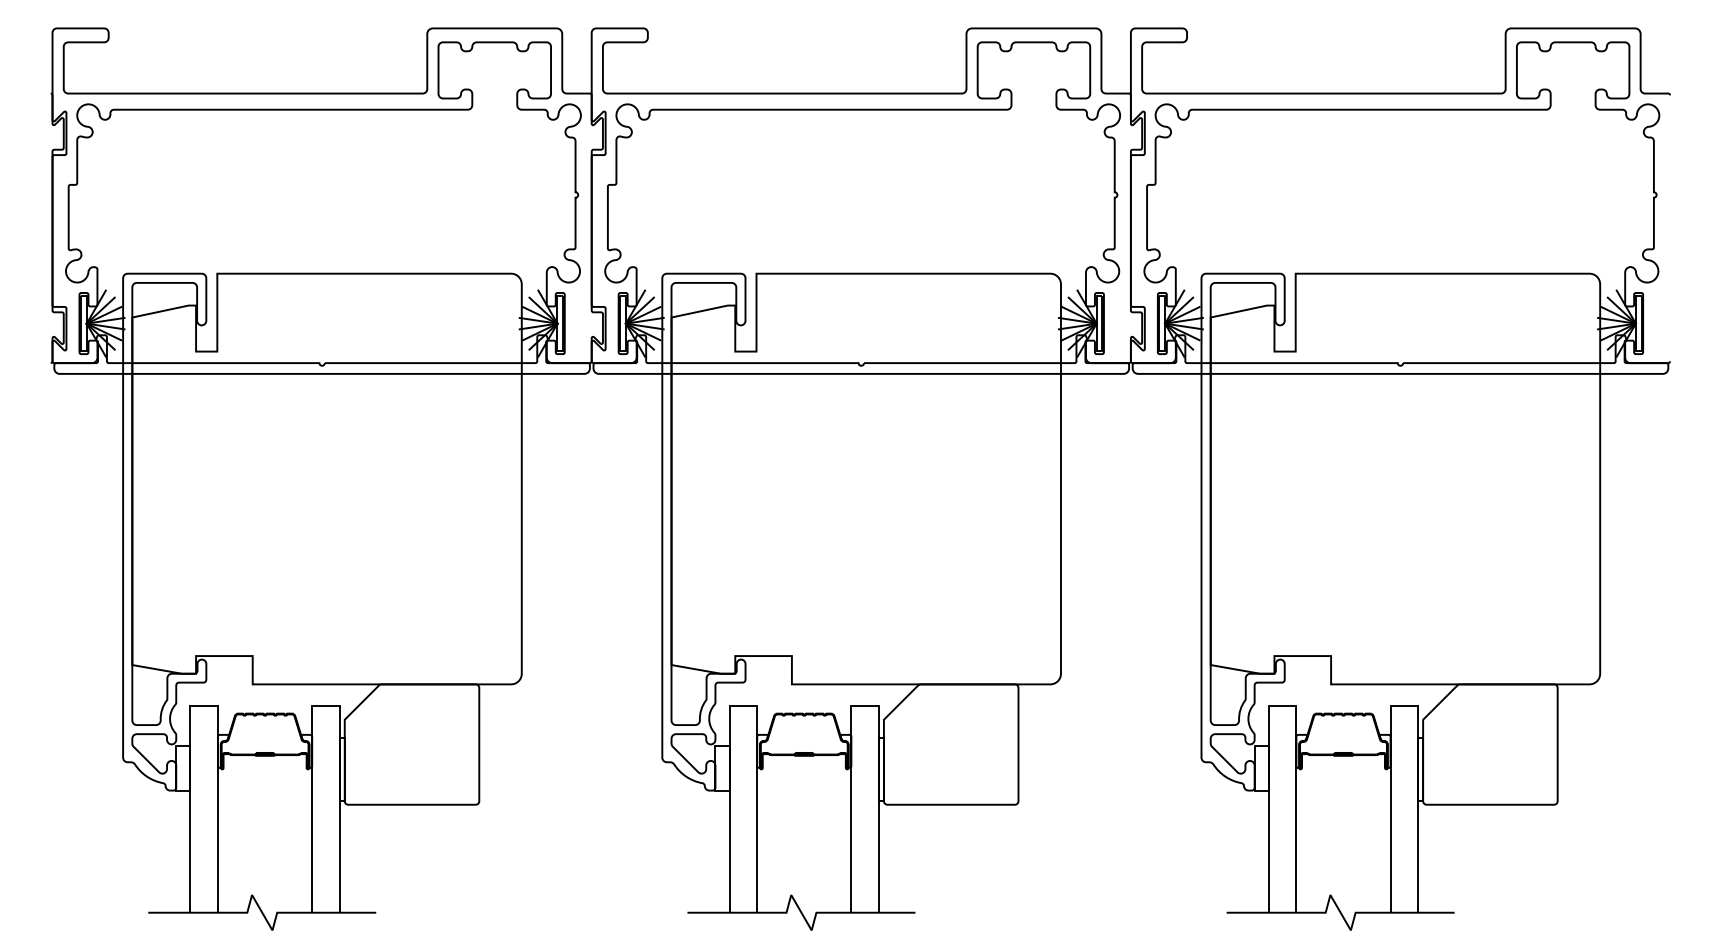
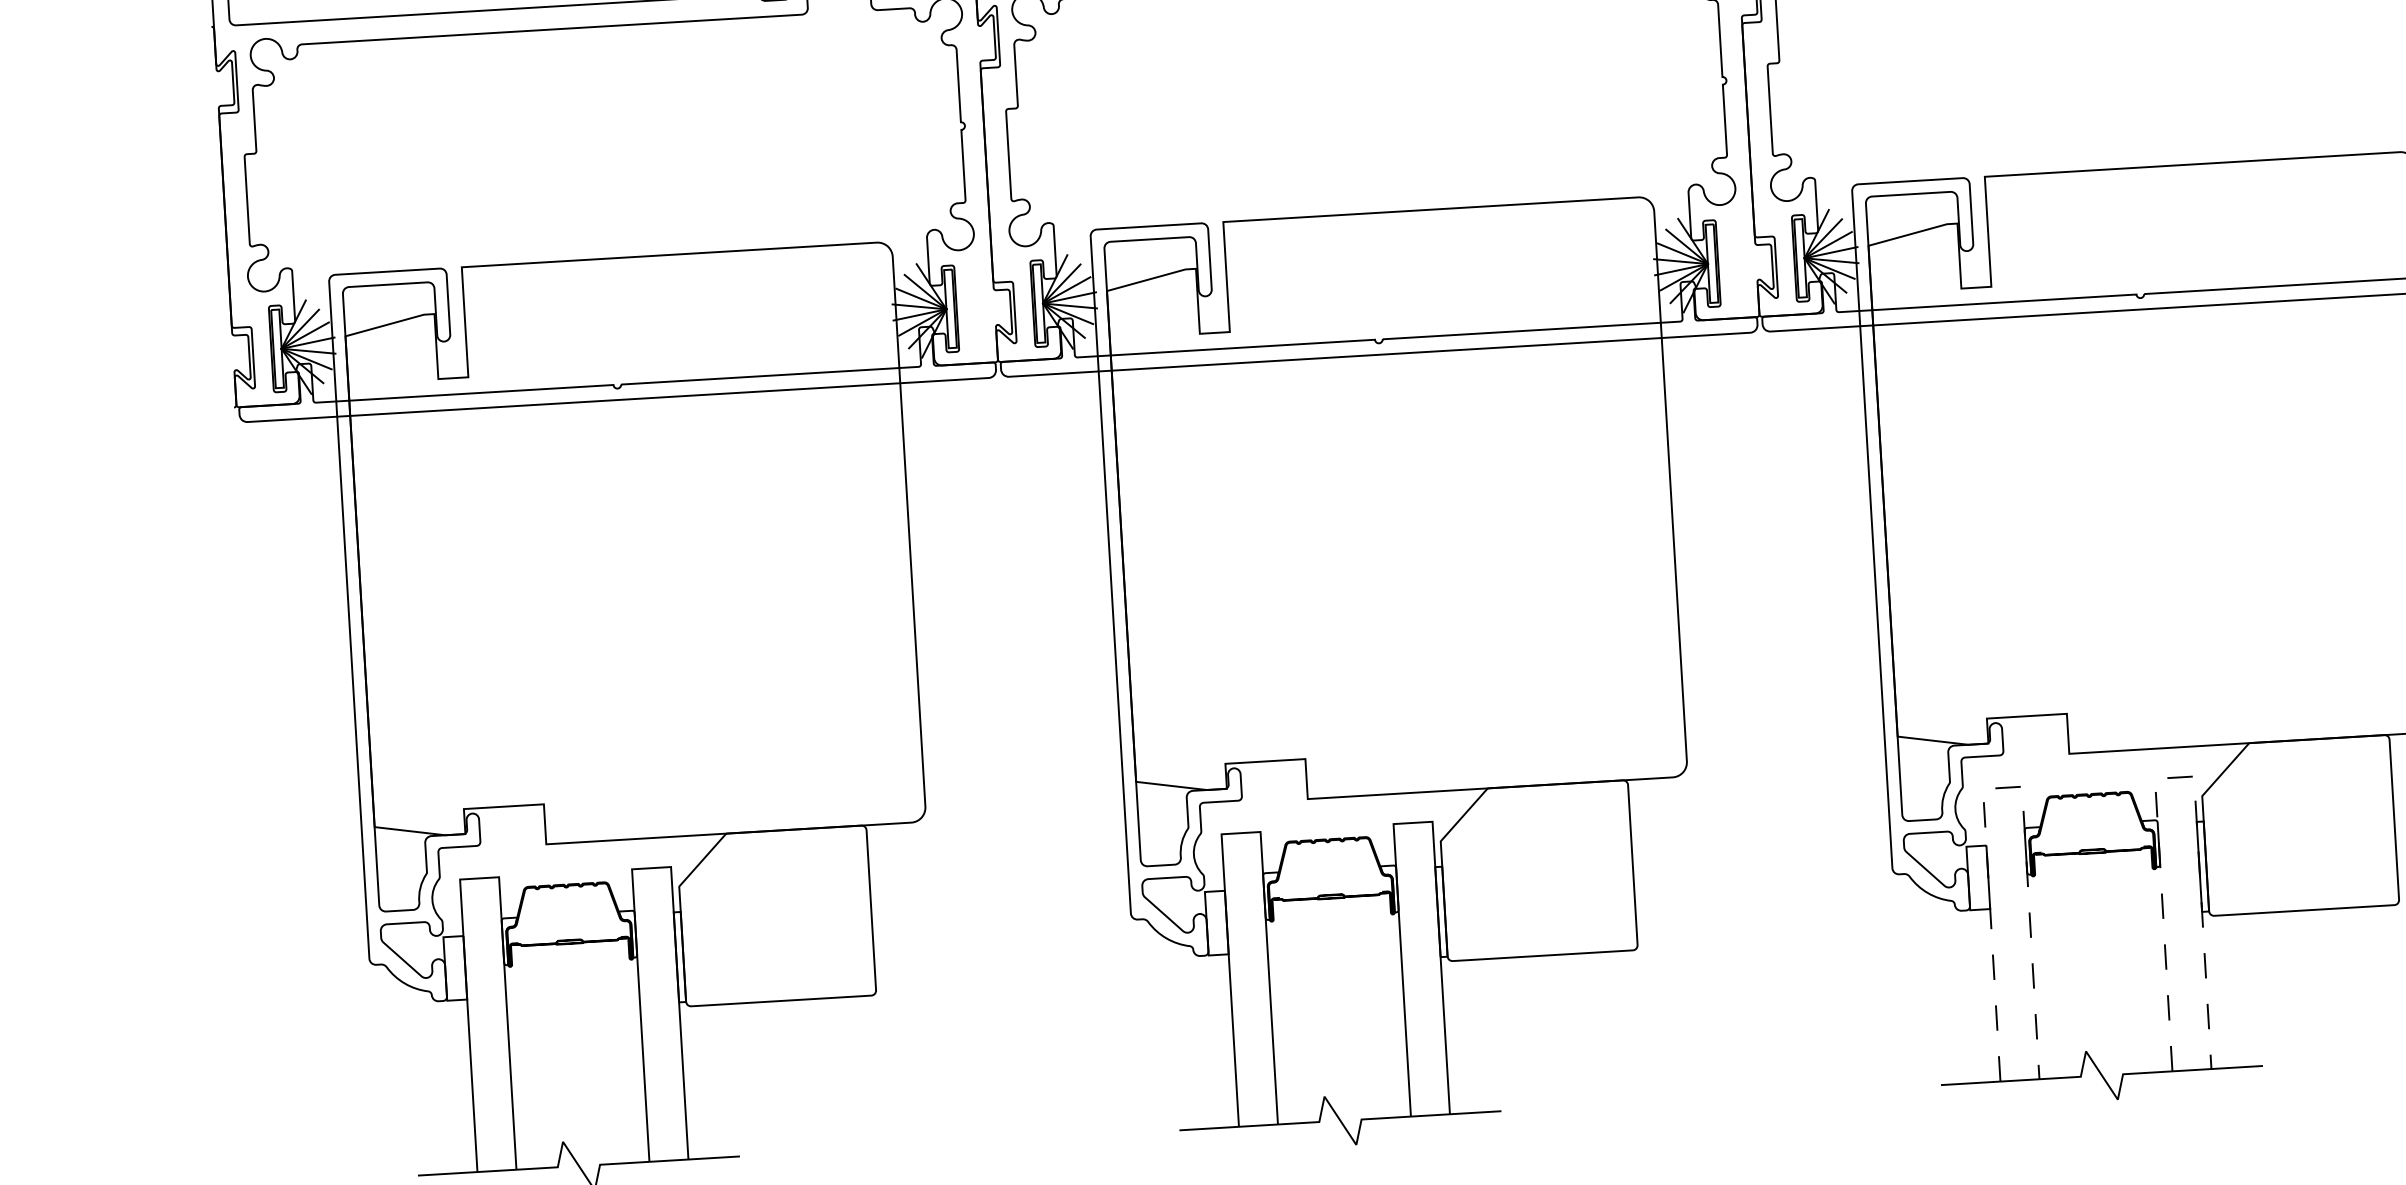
line: (1282, 705) -> (2002, 787), solid -> dashed
line: (1404, 705) -> (2174, 777), solid -> dashed

